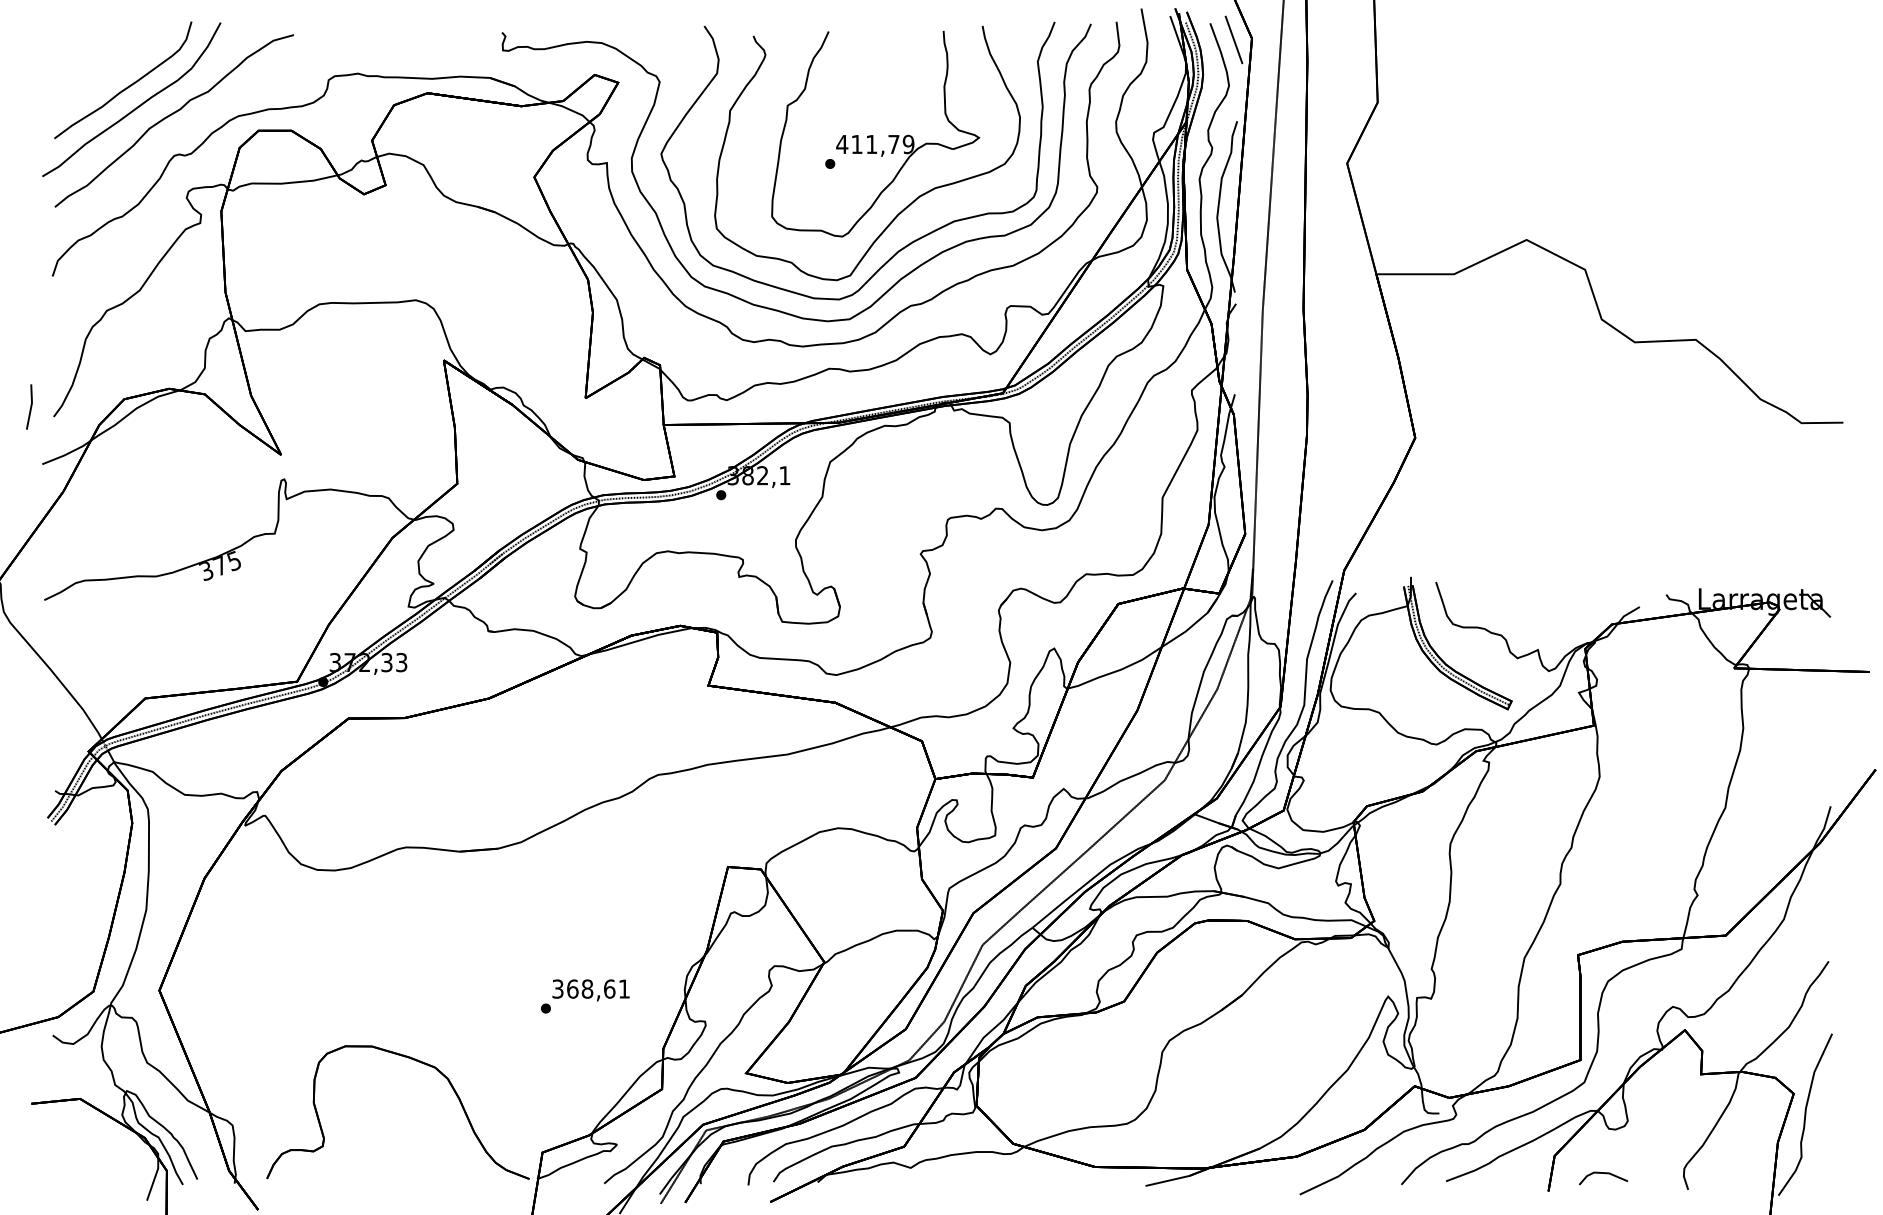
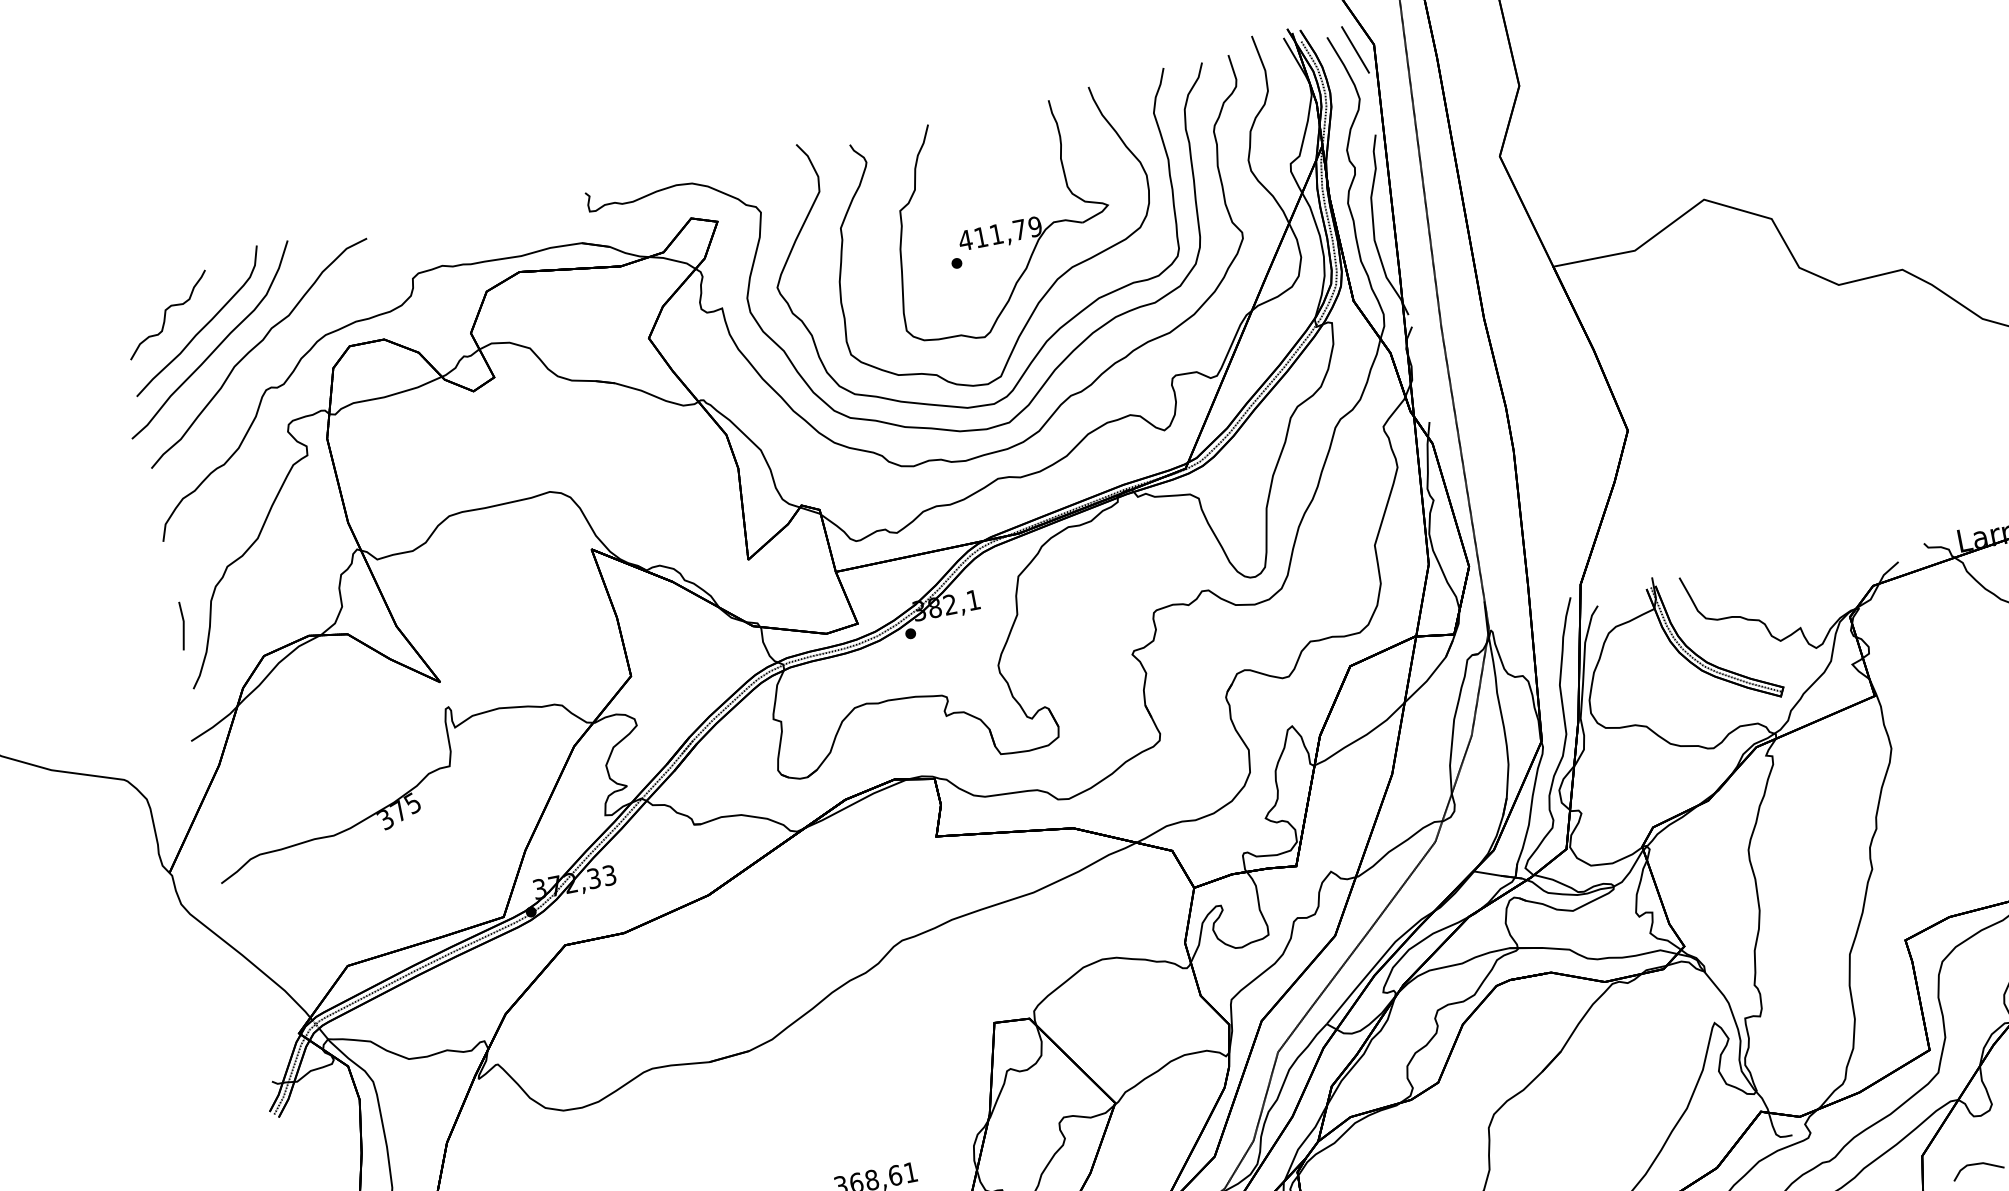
curve: (95, 69) -> (165, 315), added
line: (30, 406) -> (182, 625), moved

